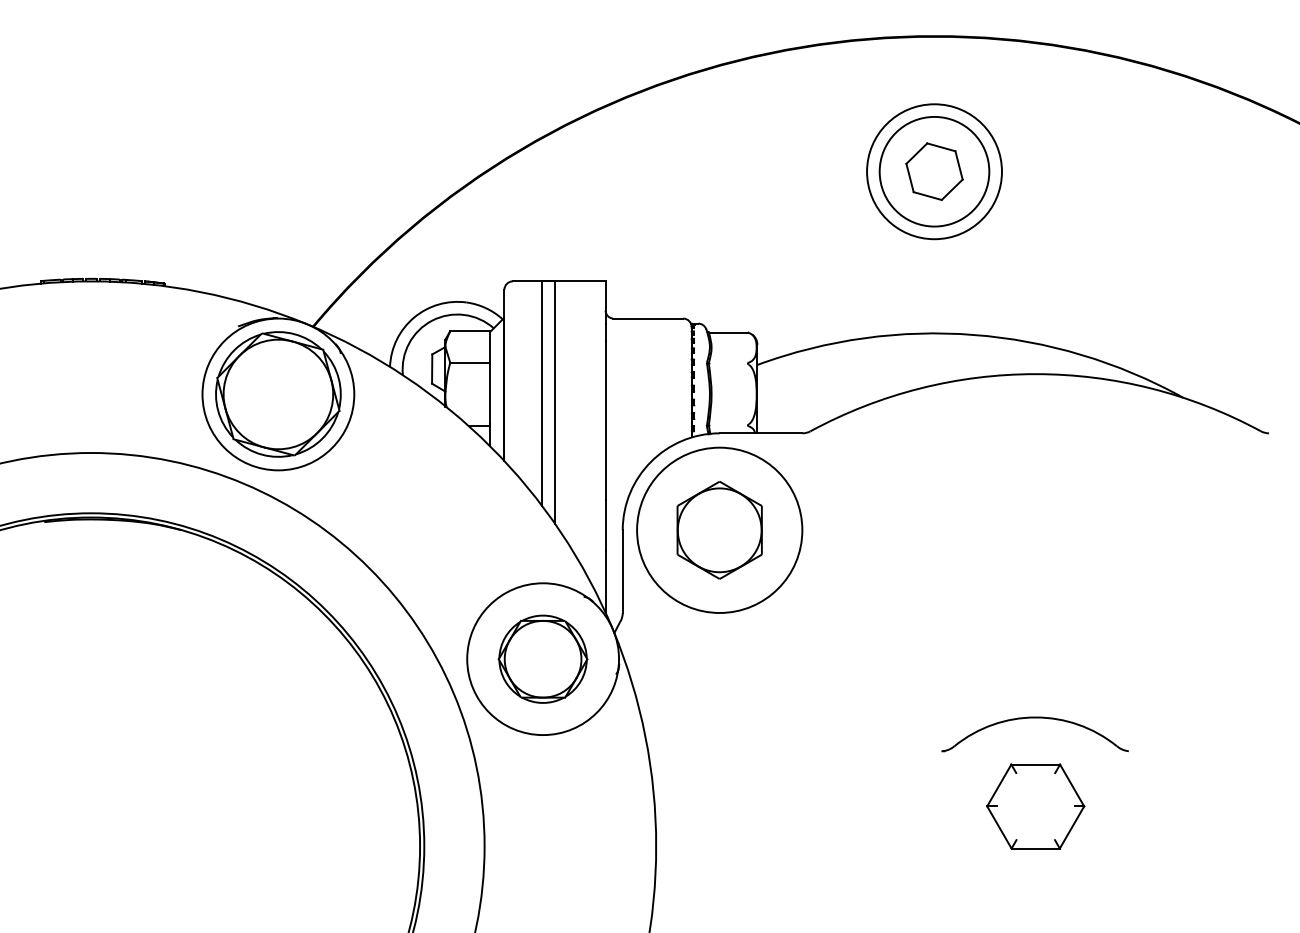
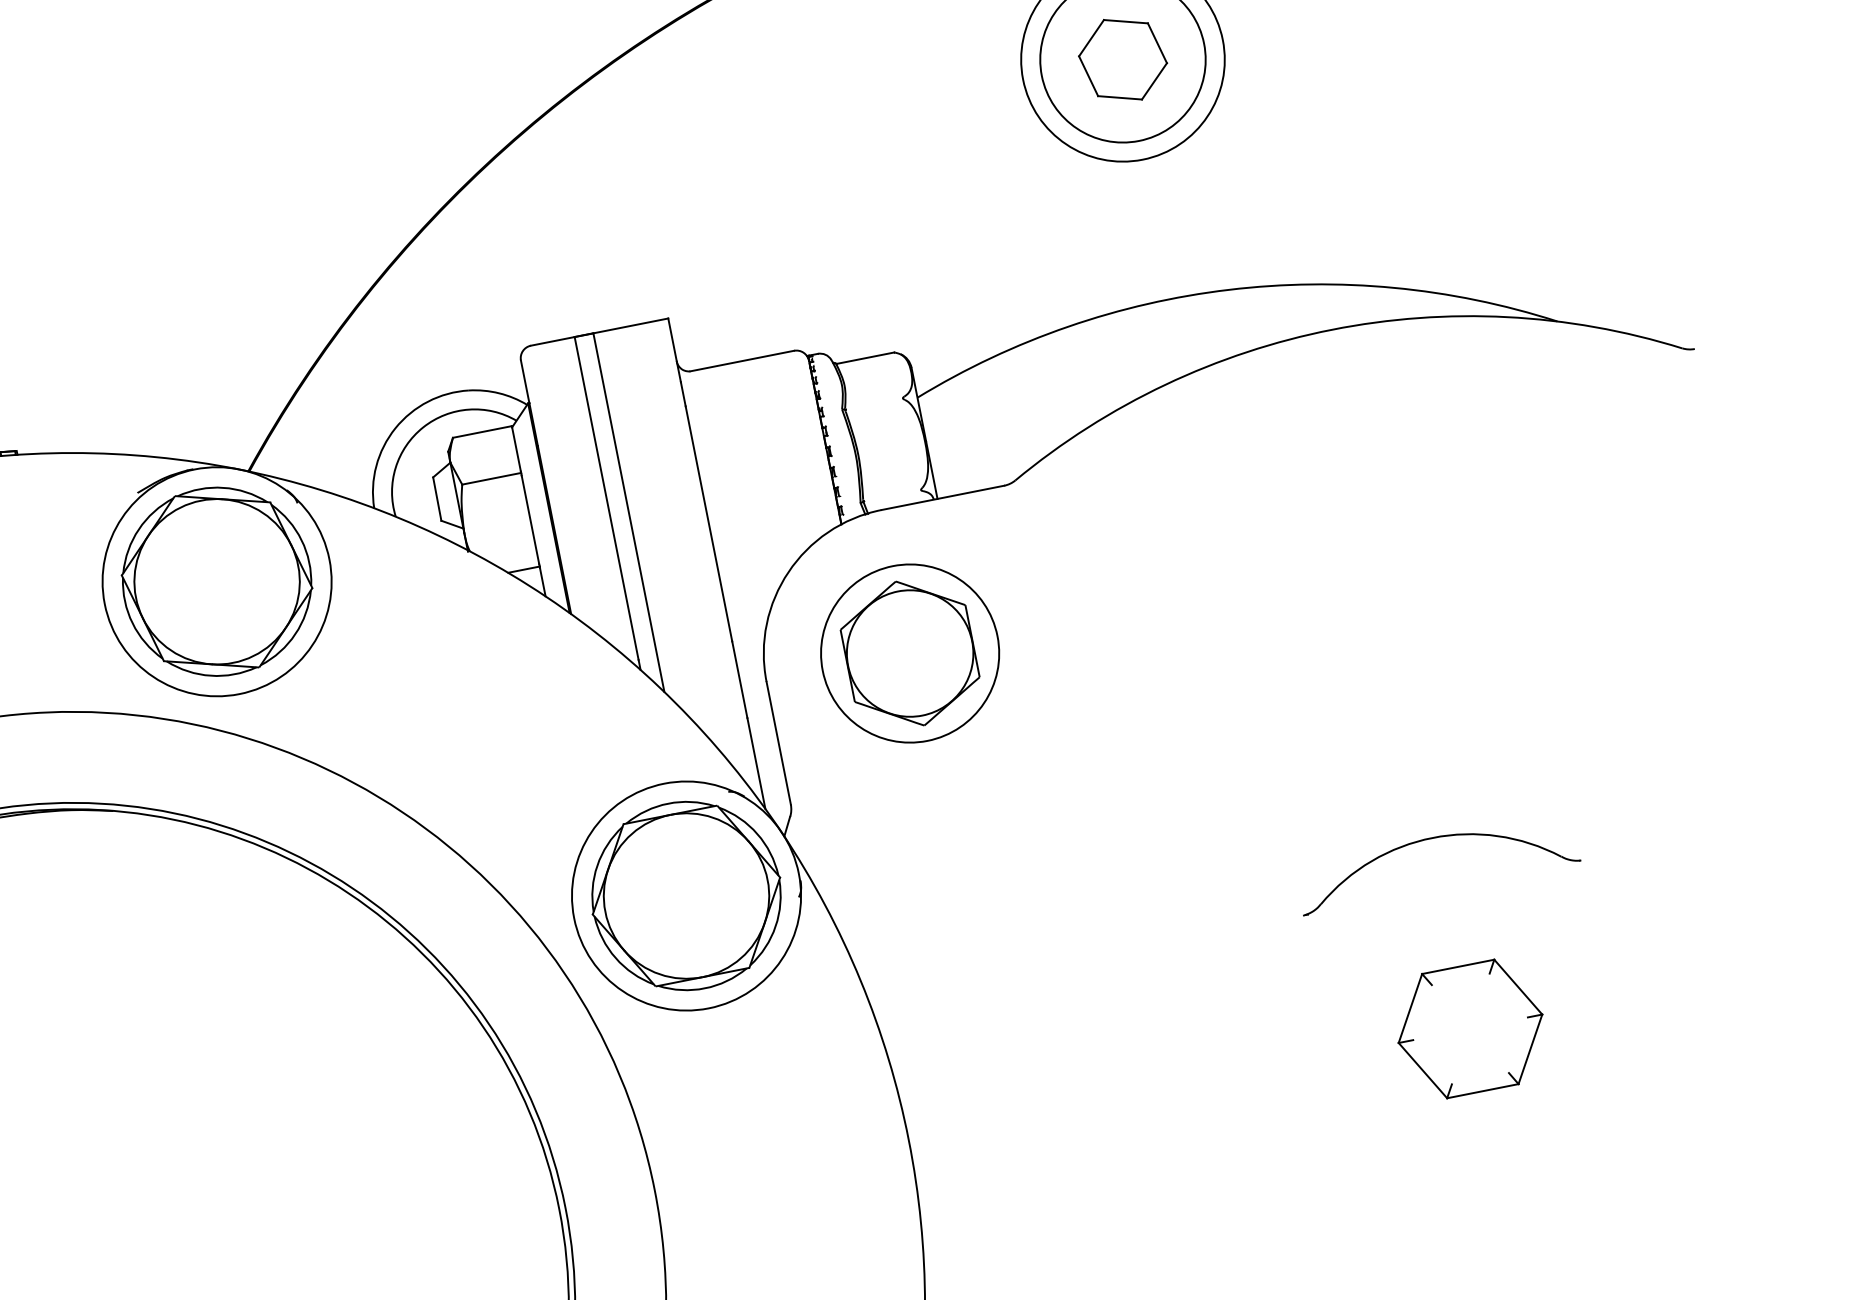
circle: (719, 530) -> (909, 653), size x0.71
part: (542, 659) -> (685, 896), size x1.43
part: (1035, 806) -> (1470, 1028), moved

